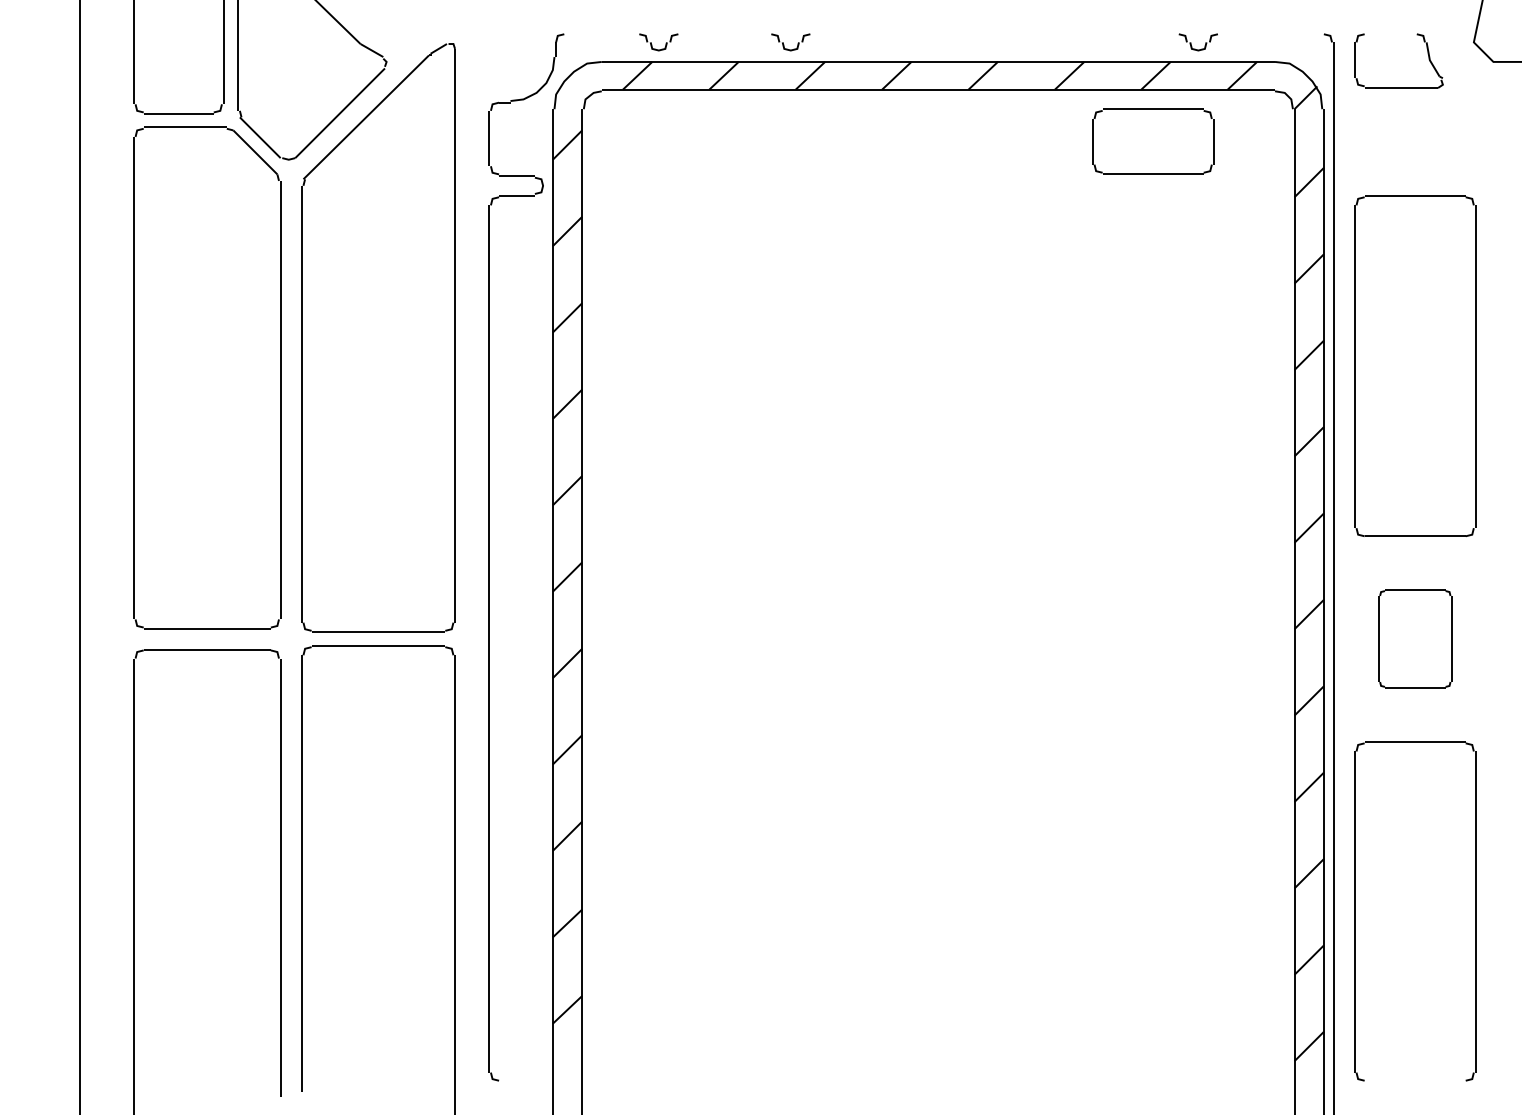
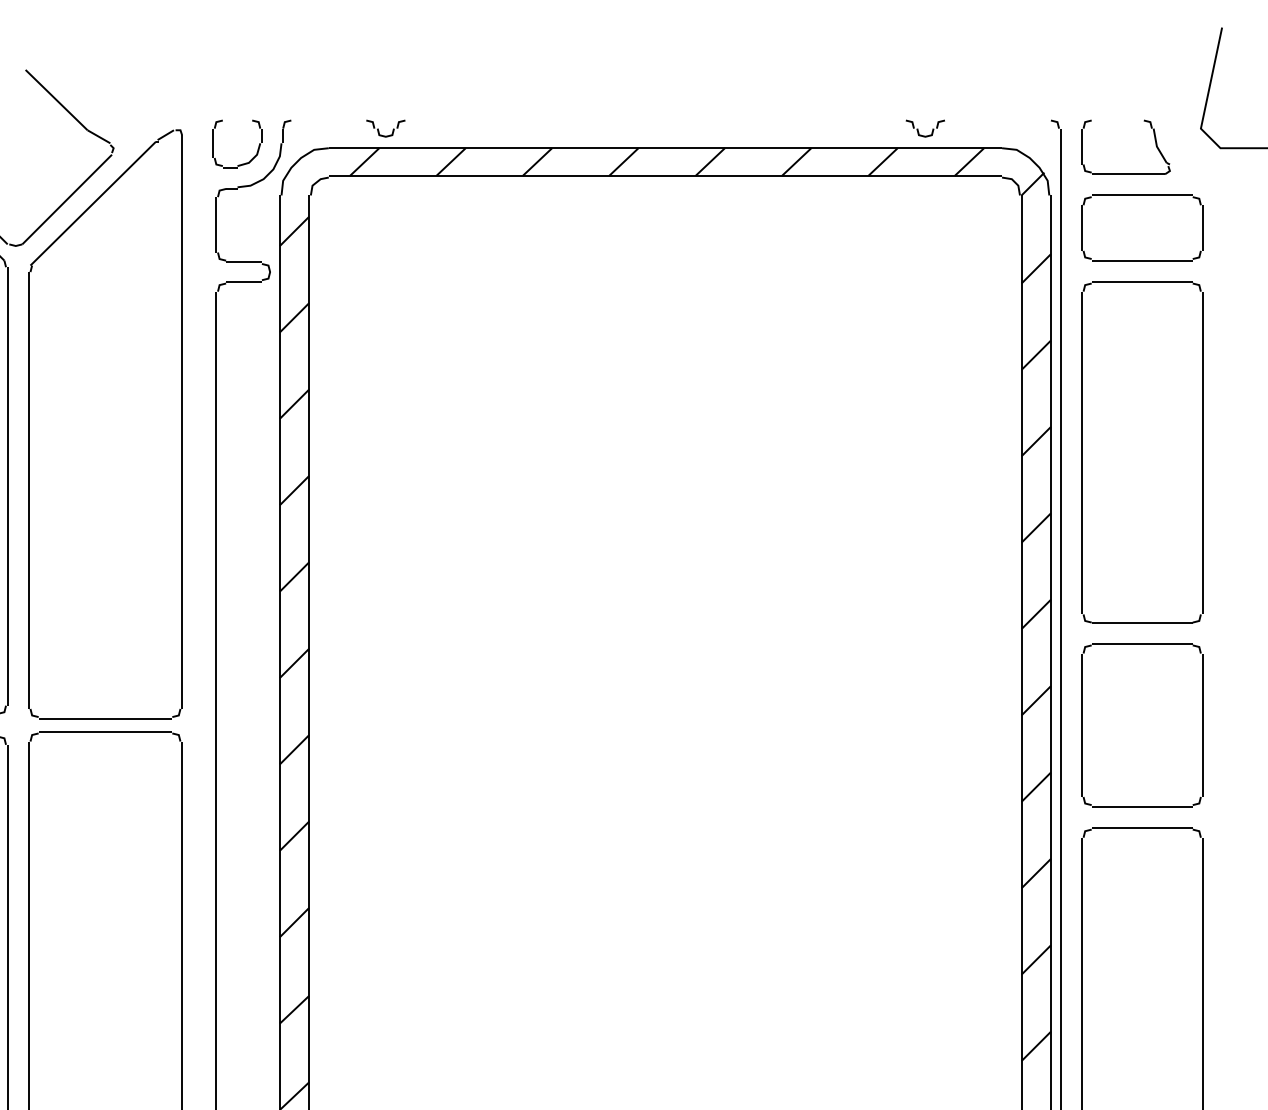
part: (784, 44) -> (511, 130), removed
part: (517, 76) -> (244, 162), added
part: (1153, 141) -> (1142, 227), moved
part: (1415, 638) -> (1142, 724), size x1.67

